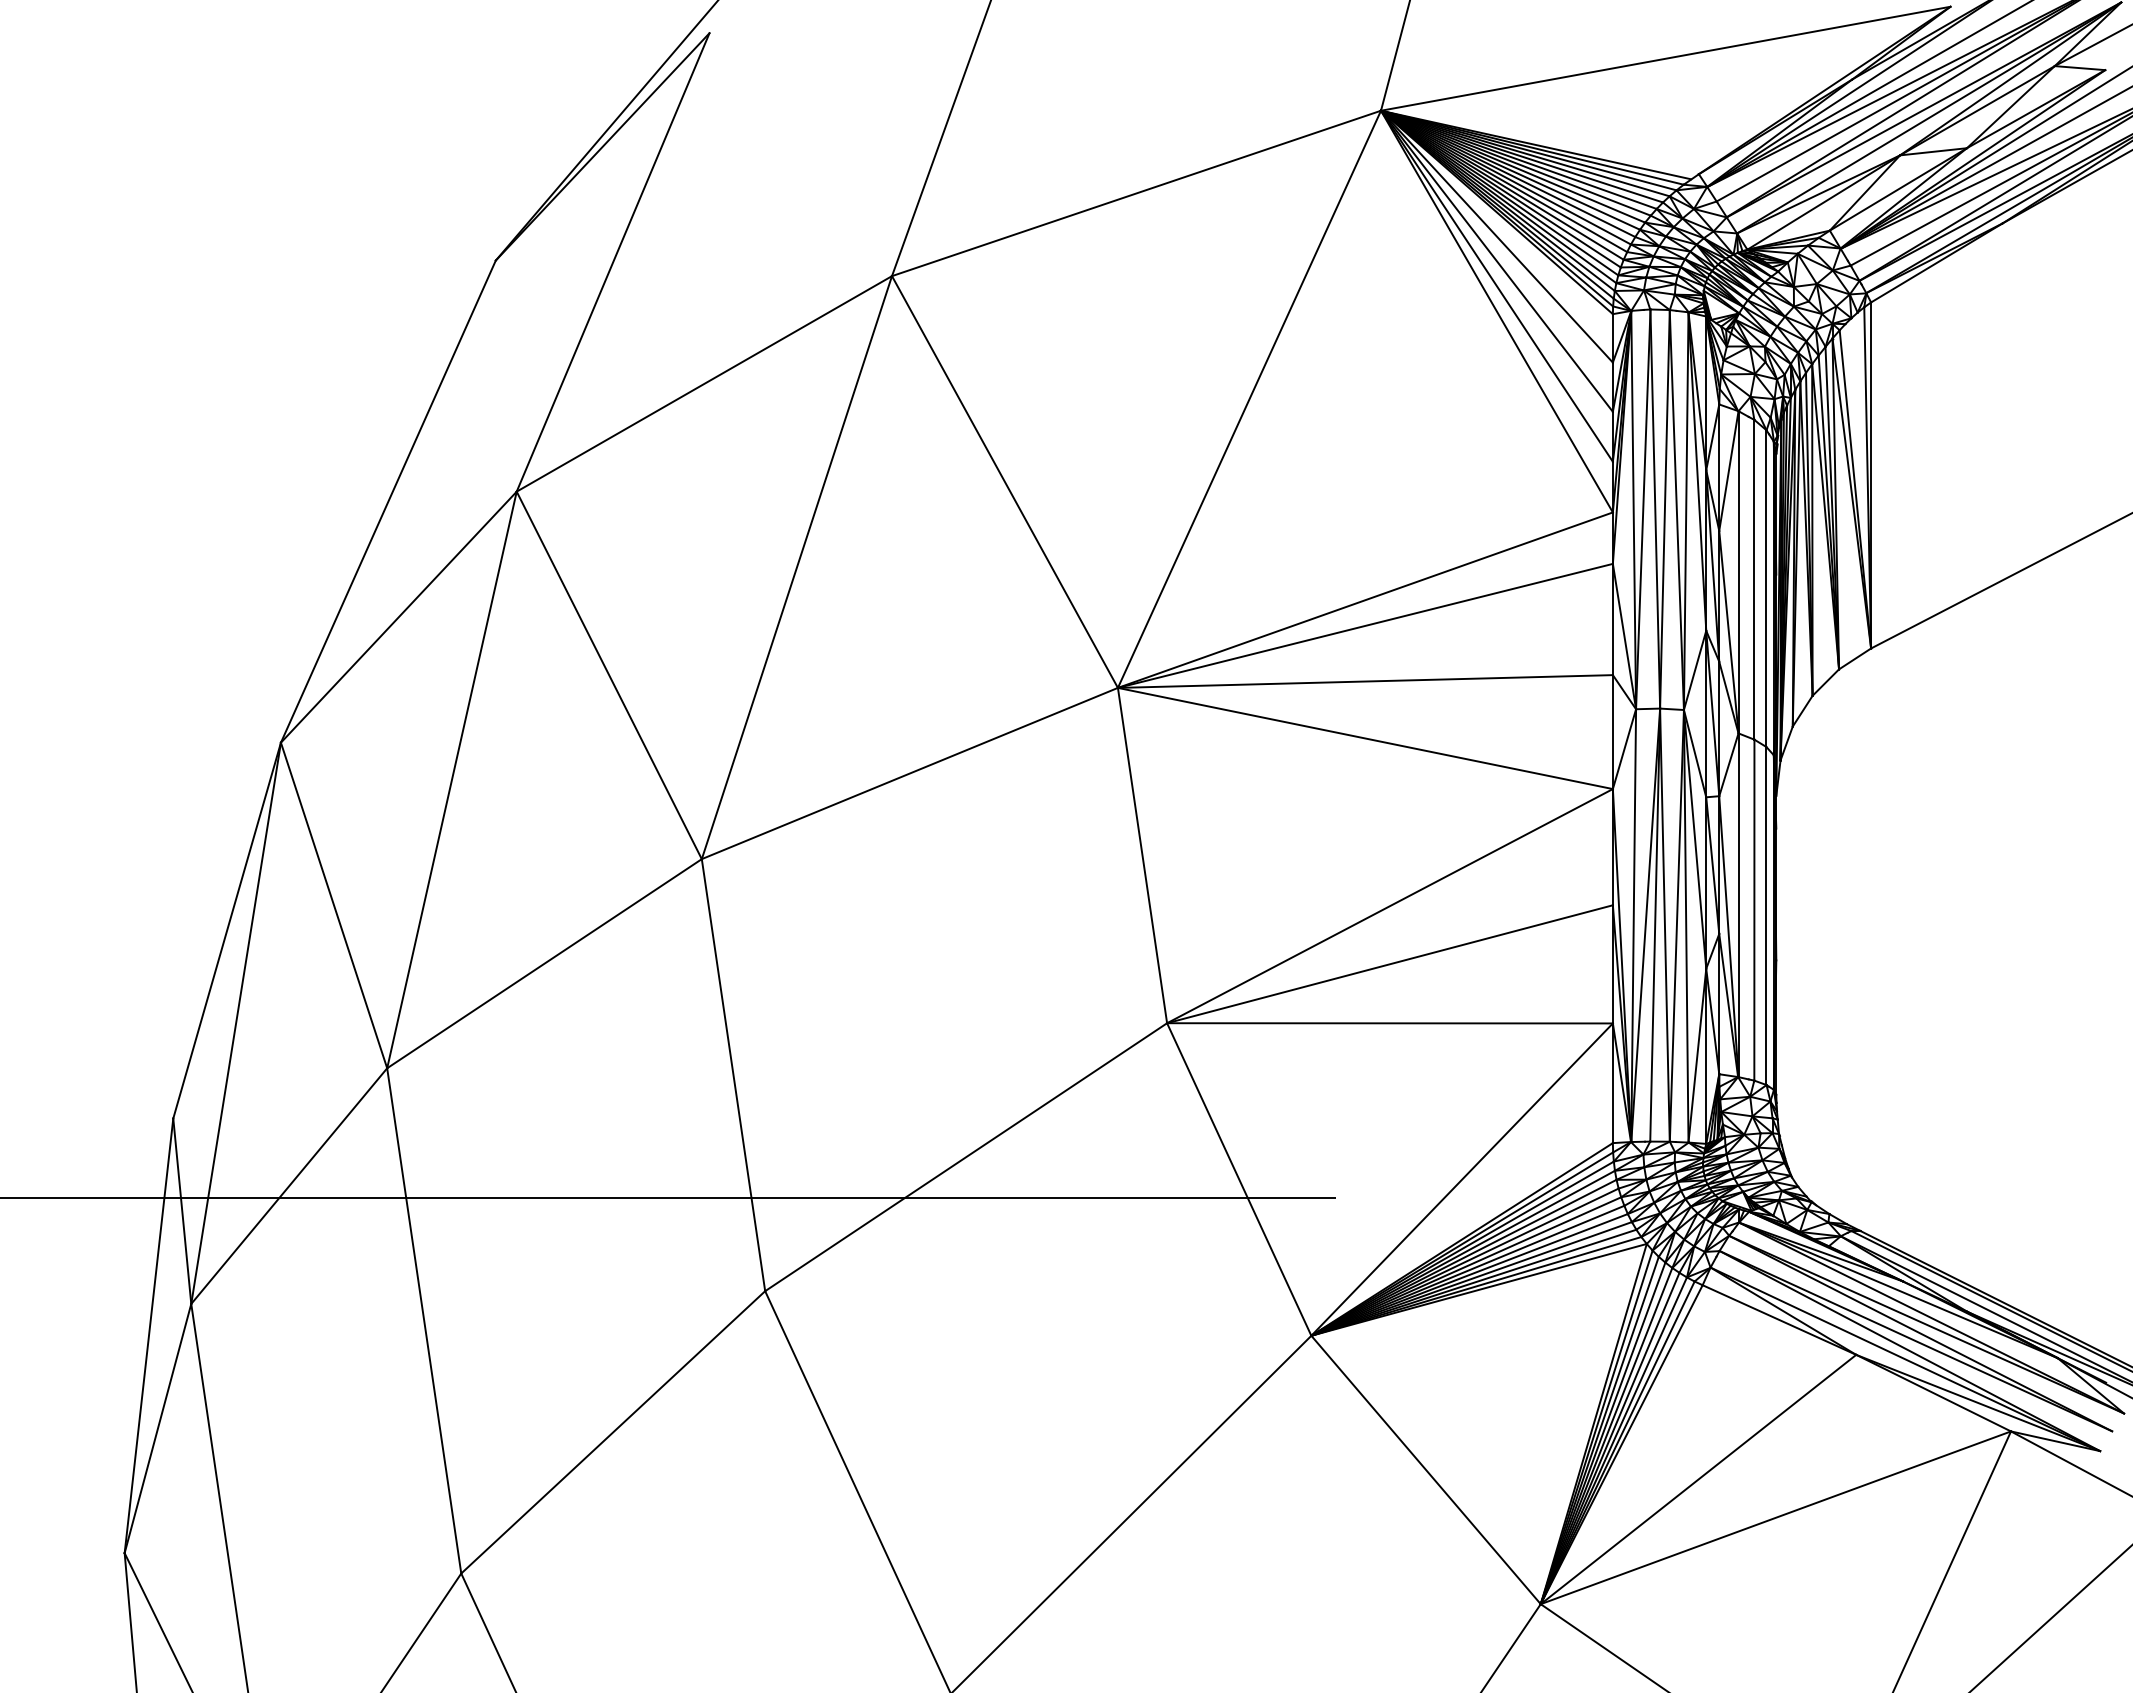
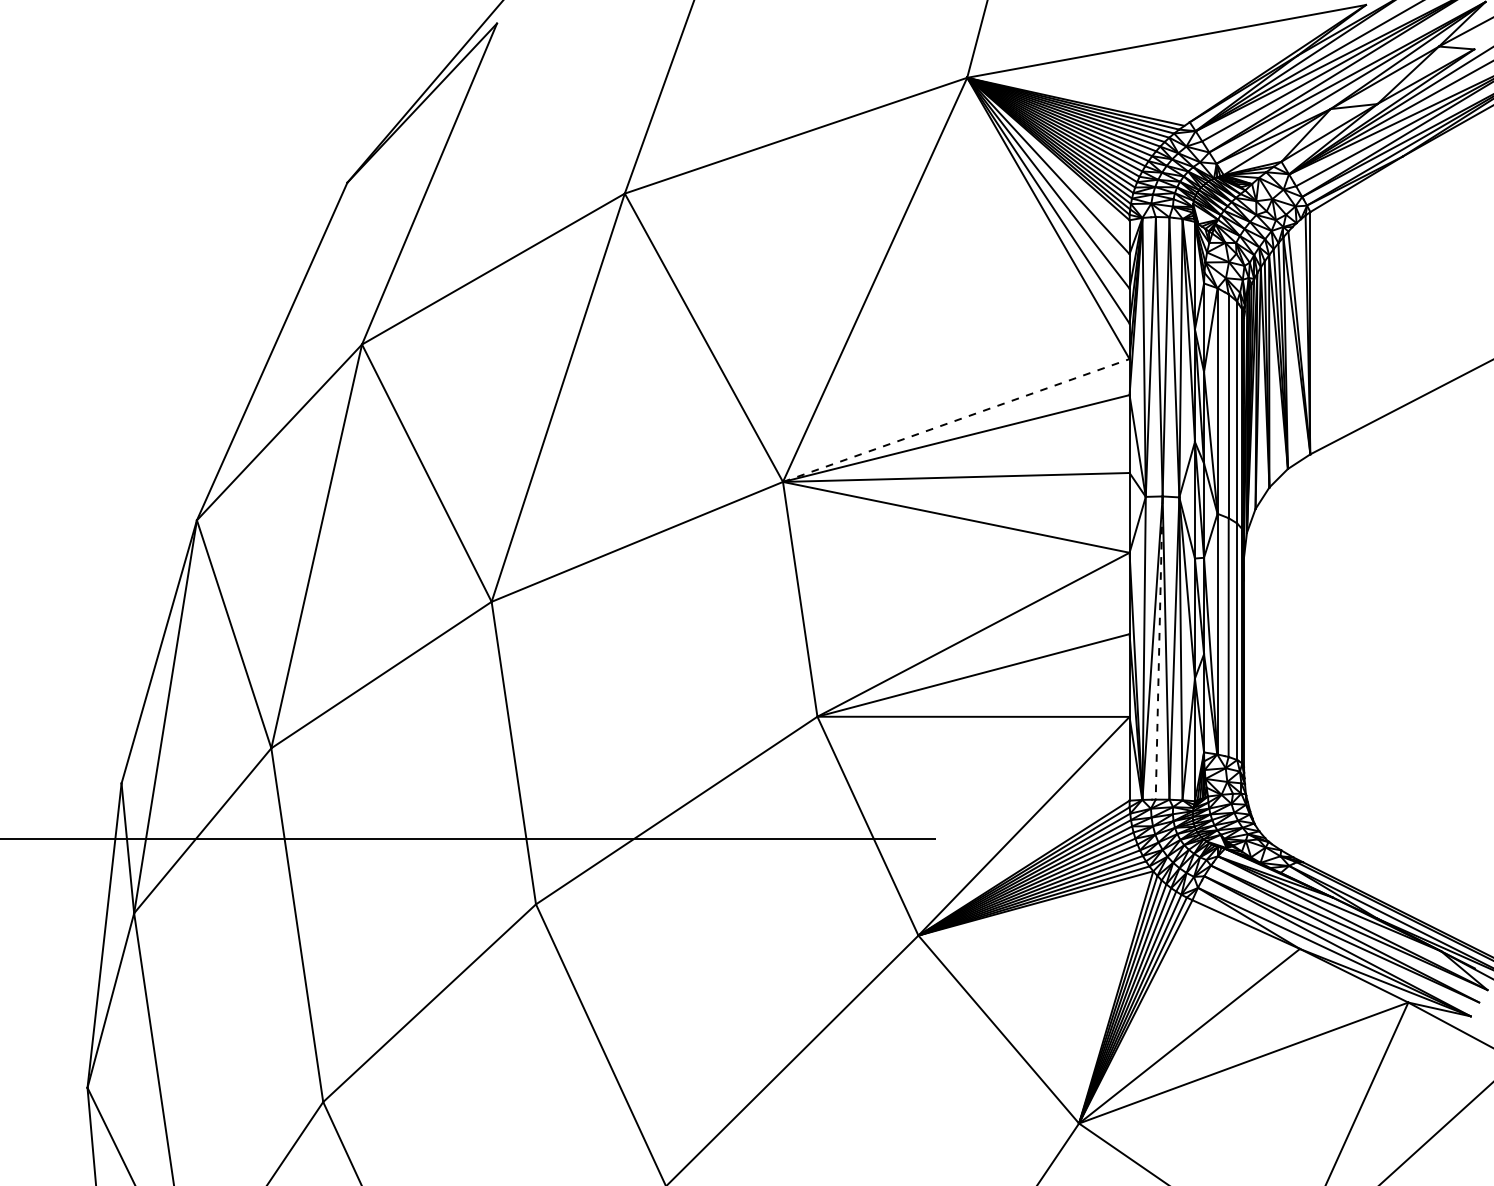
line: (1365, 600) -> (956, 420), solid -> dashed
line: (1655, 925) -> (1159, 648), solid -> dashed

